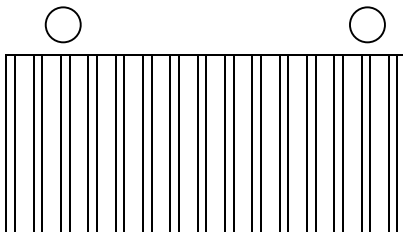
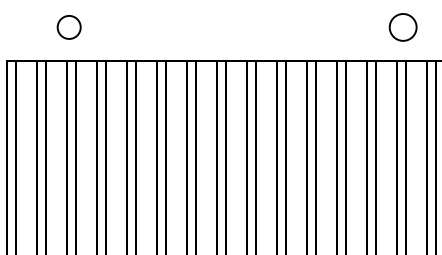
circle: (63, 24) -> (69, 27), size x0.6
circle: (366, 24) -> (402, 27), size x0.7

